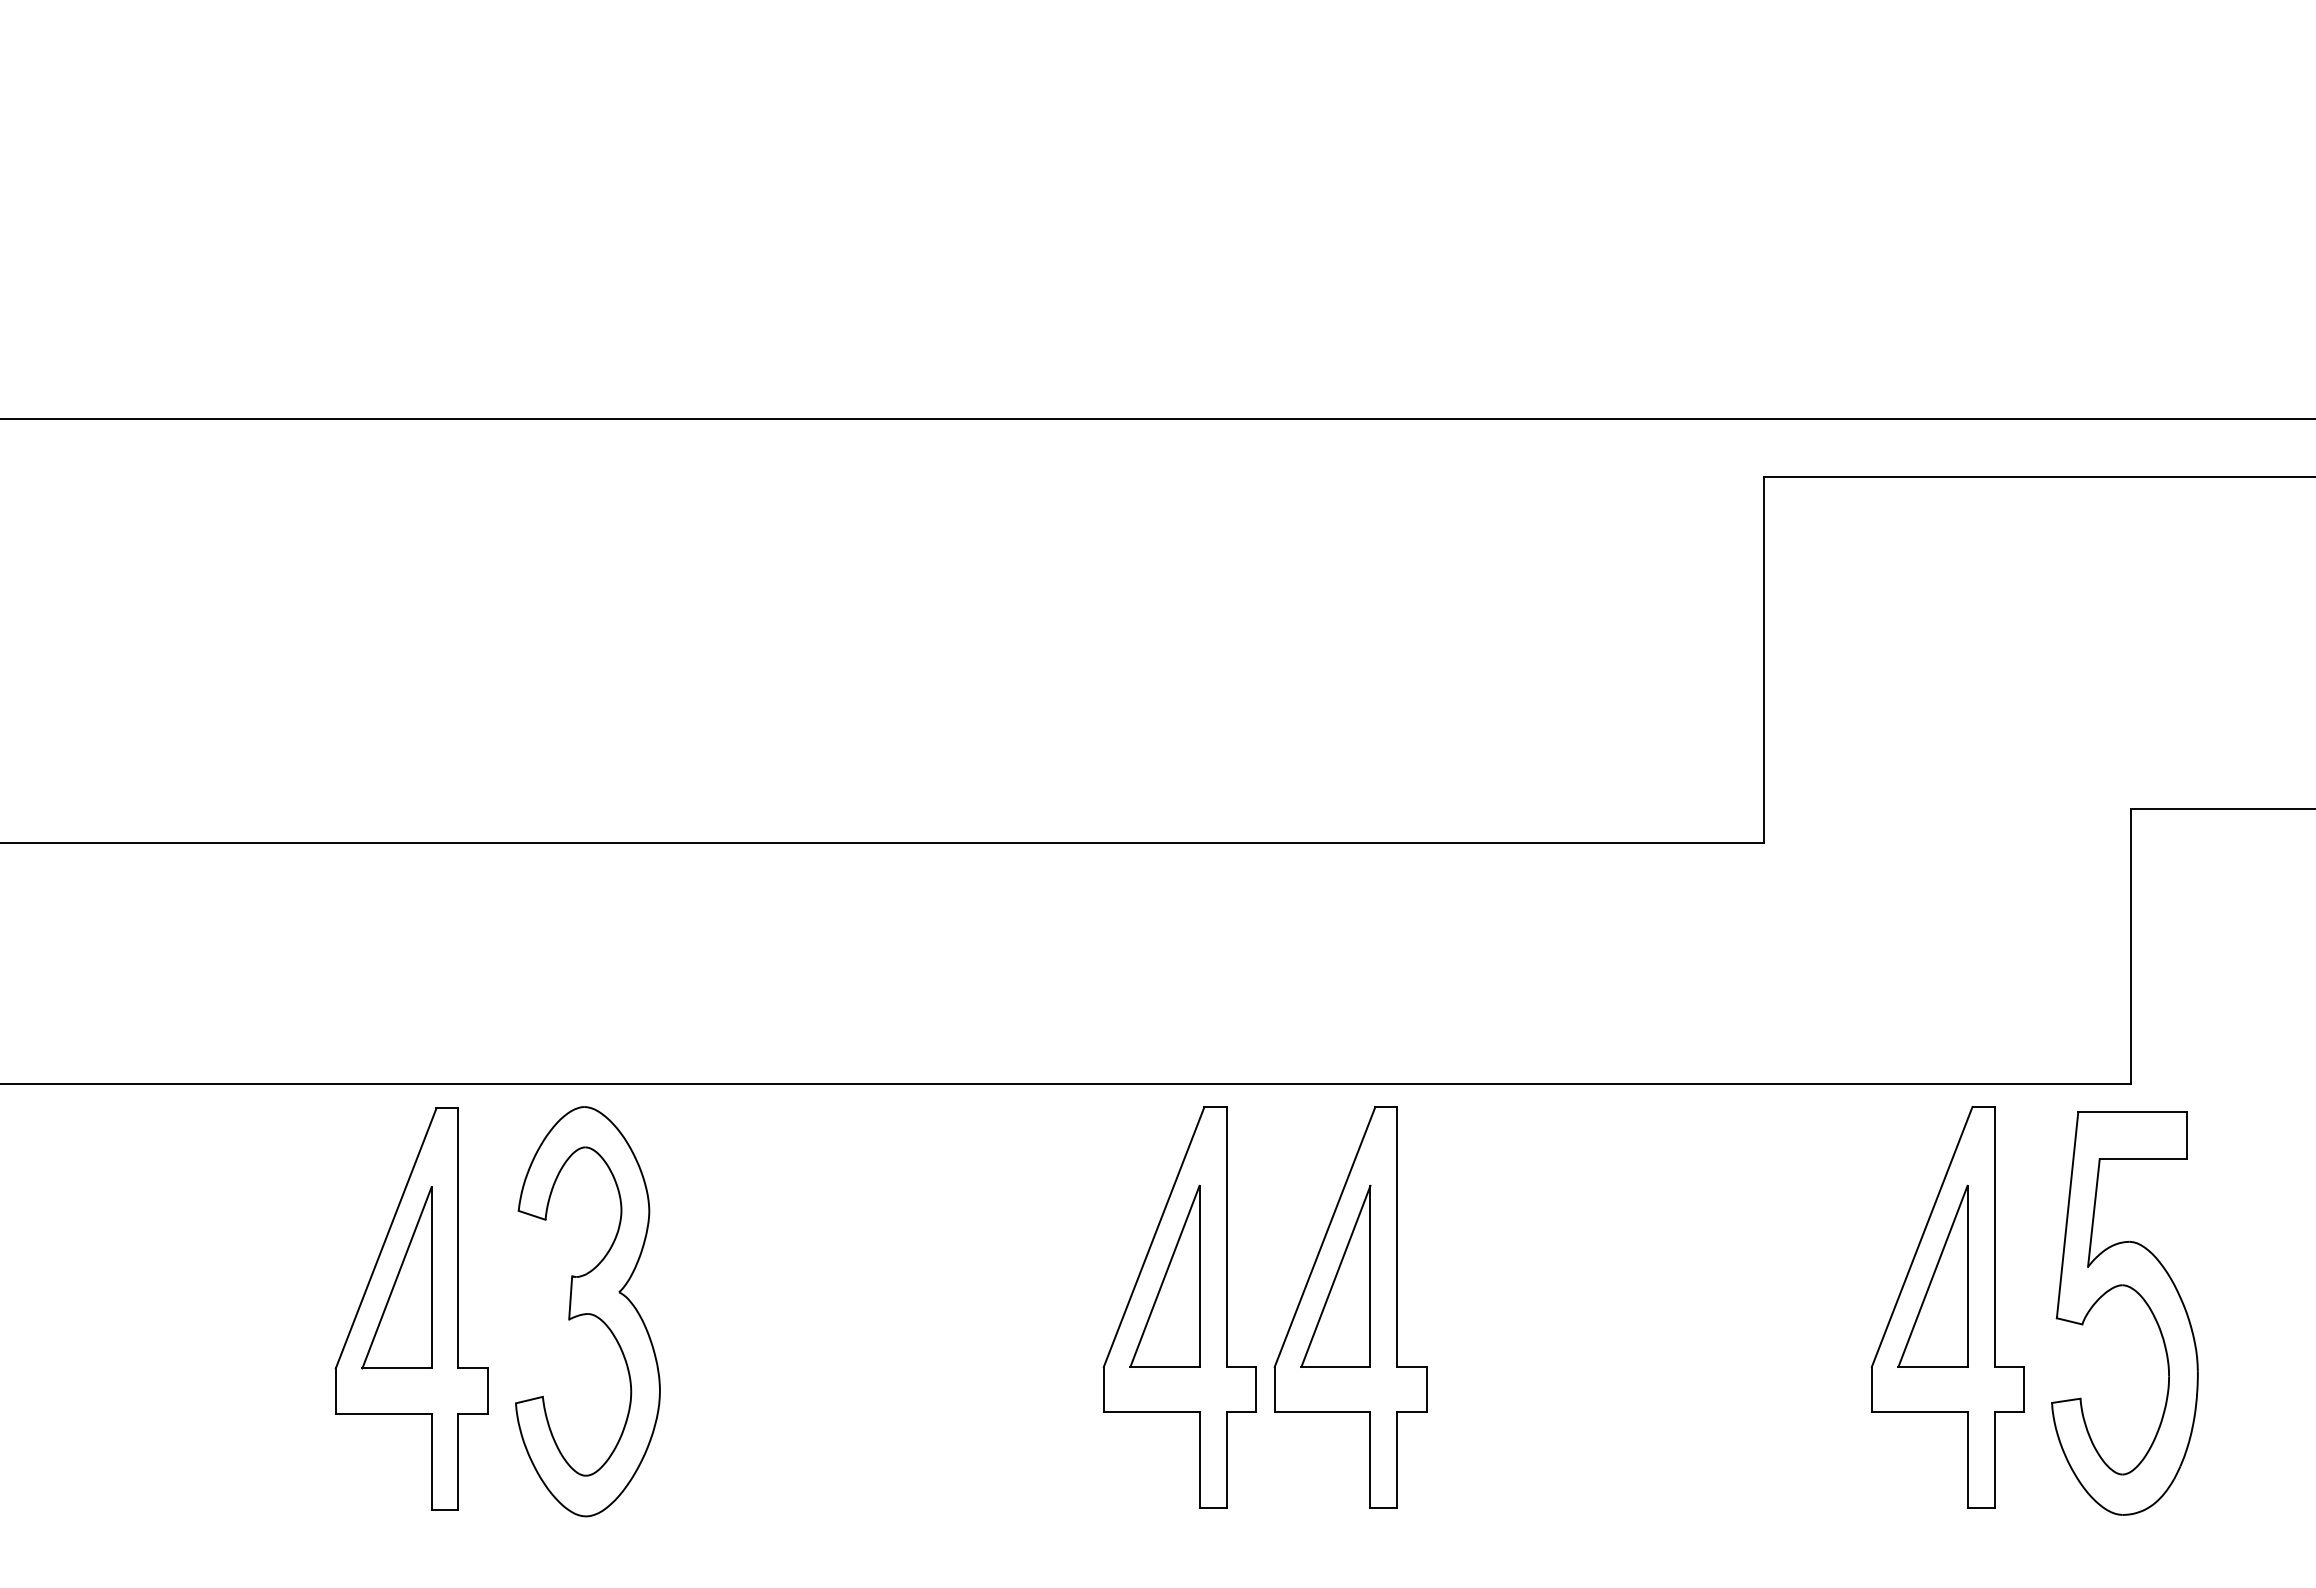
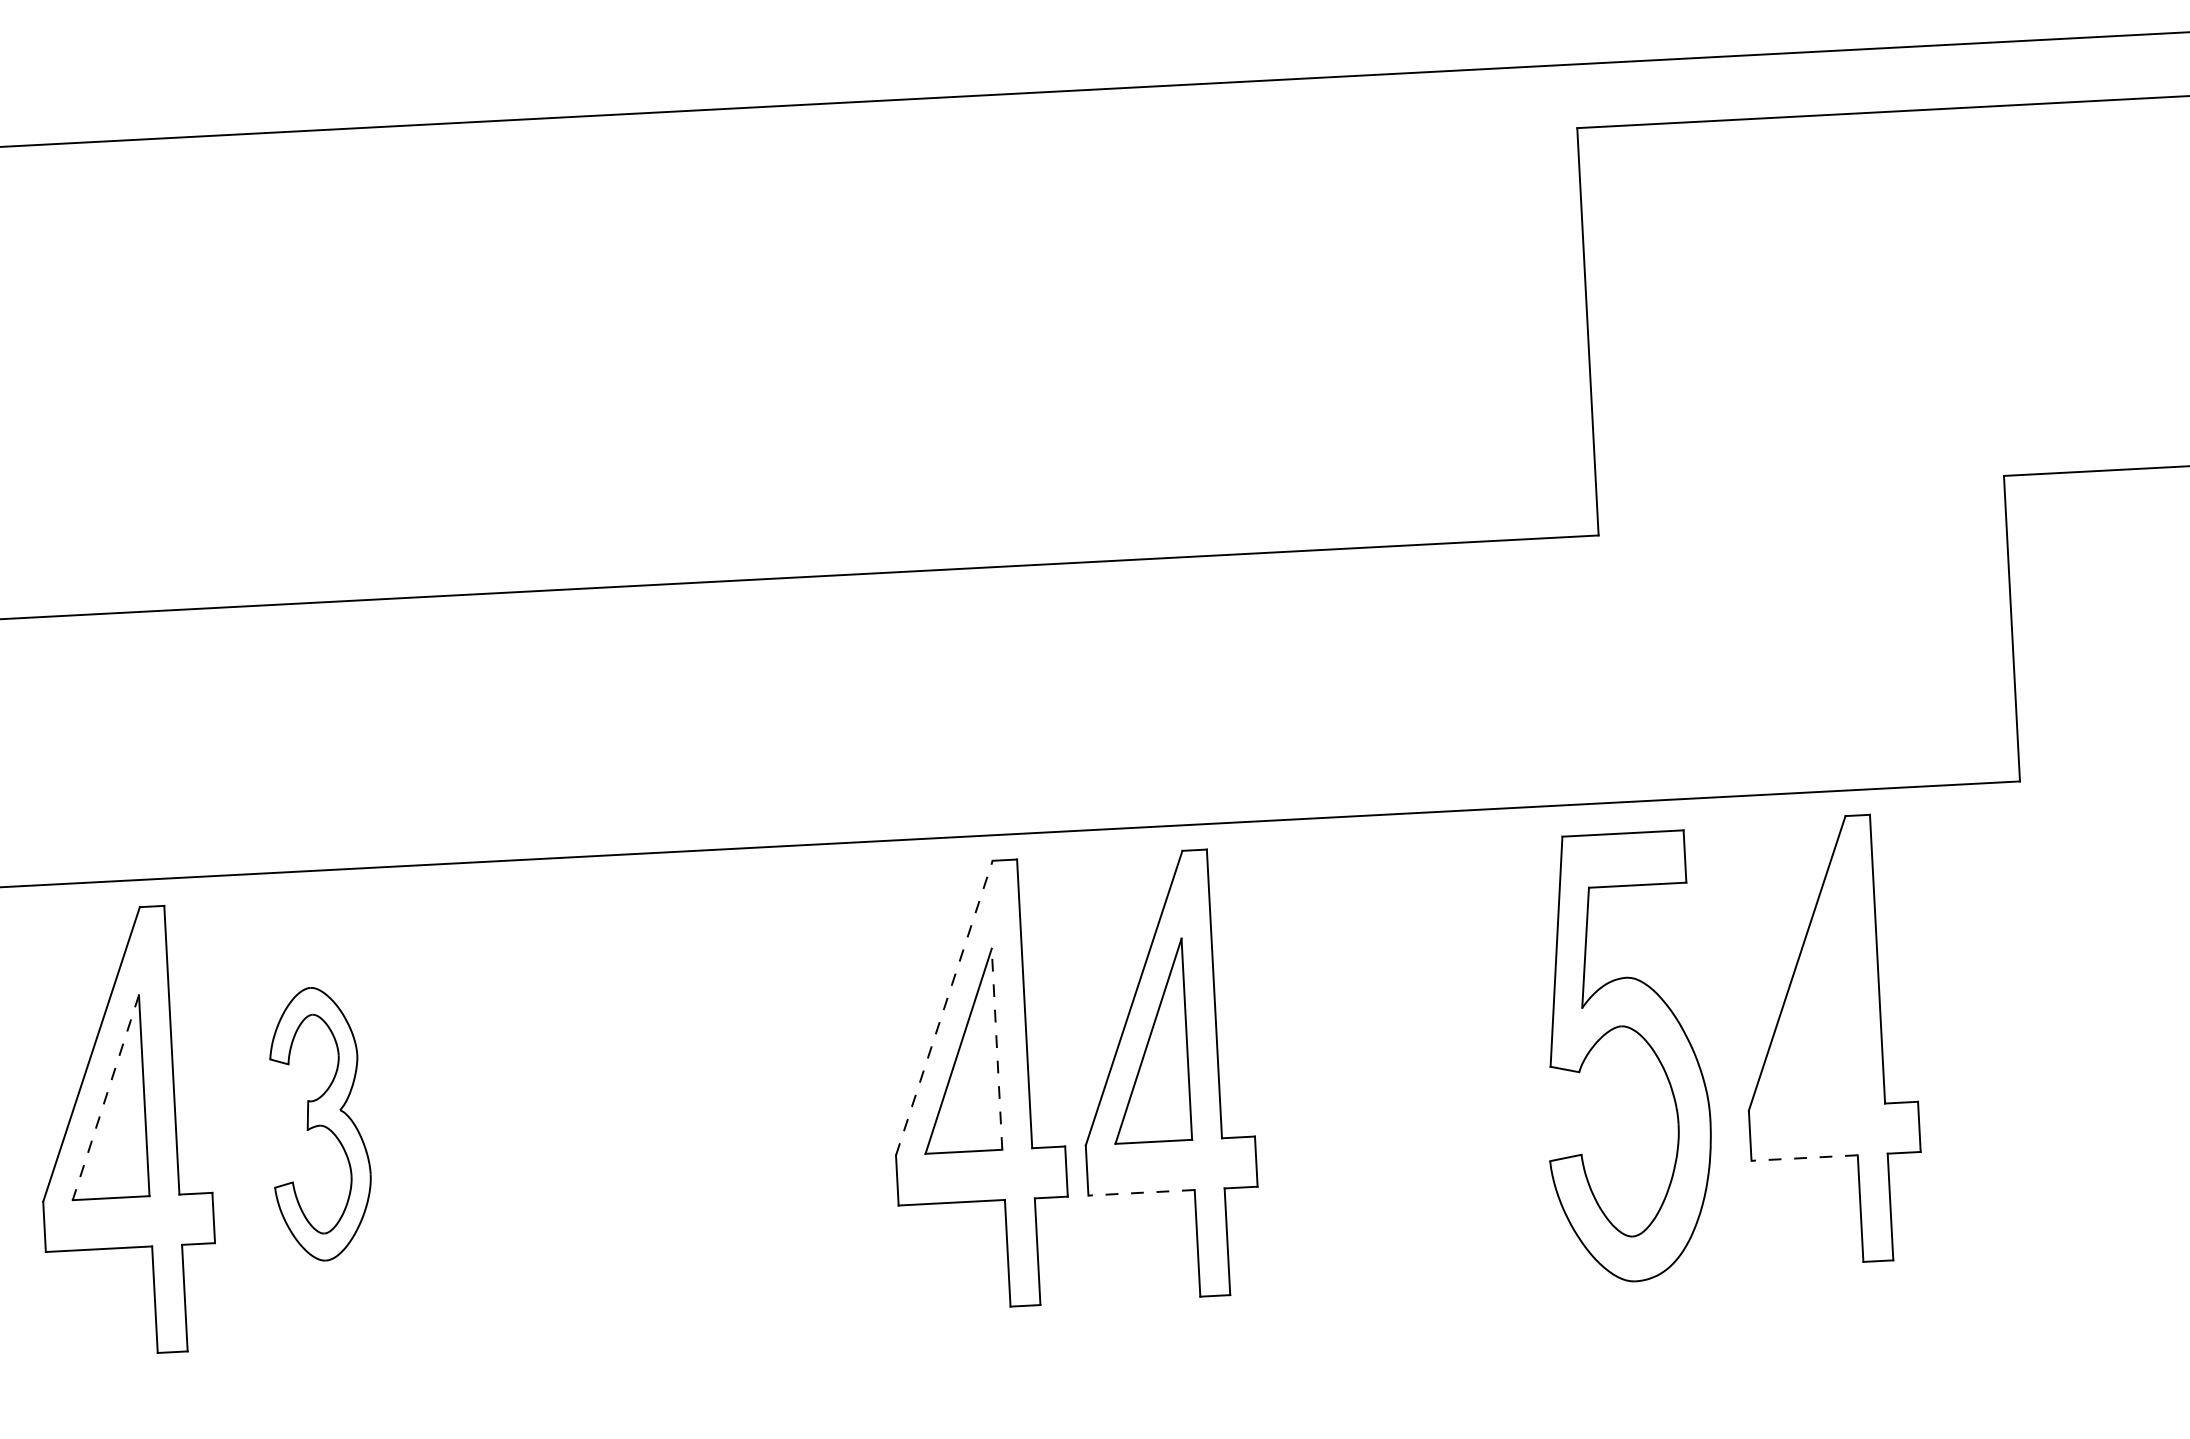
line: (1154, 1236) -> (944, 1007), solid -> dashed
part: (1932, 1275) -> (1810, 1005), removed
line: (1199, 1276) -> (996, 1049), solid -> dashed
line: (396, 1277) -> (105, 1097), solid -> dashed
part: (2140, 1297) -> (1642, 1038), moved
part: (587, 1311) -> (319, 1123), size x0.6
line: (1322, 1412) -> (1141, 1193), solid -> dashed
line: (1919, 1412) -> (1804, 1158), solid -> dashed

